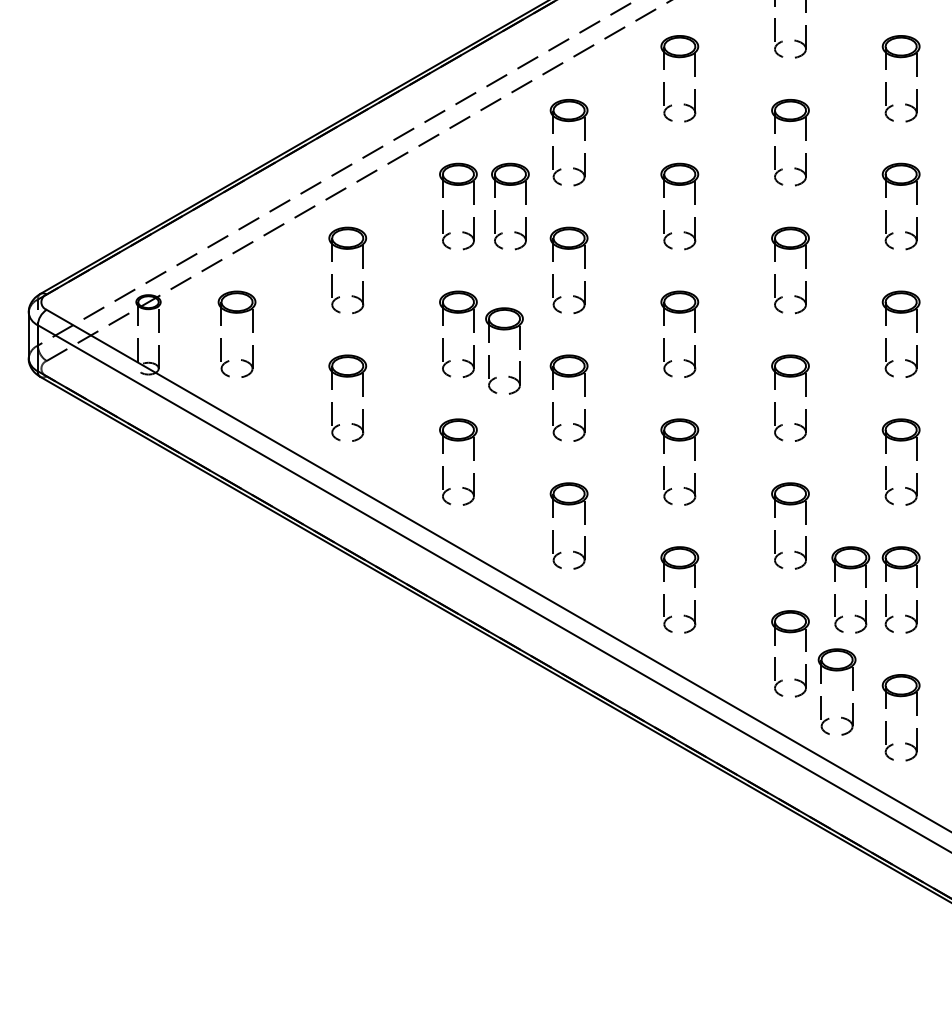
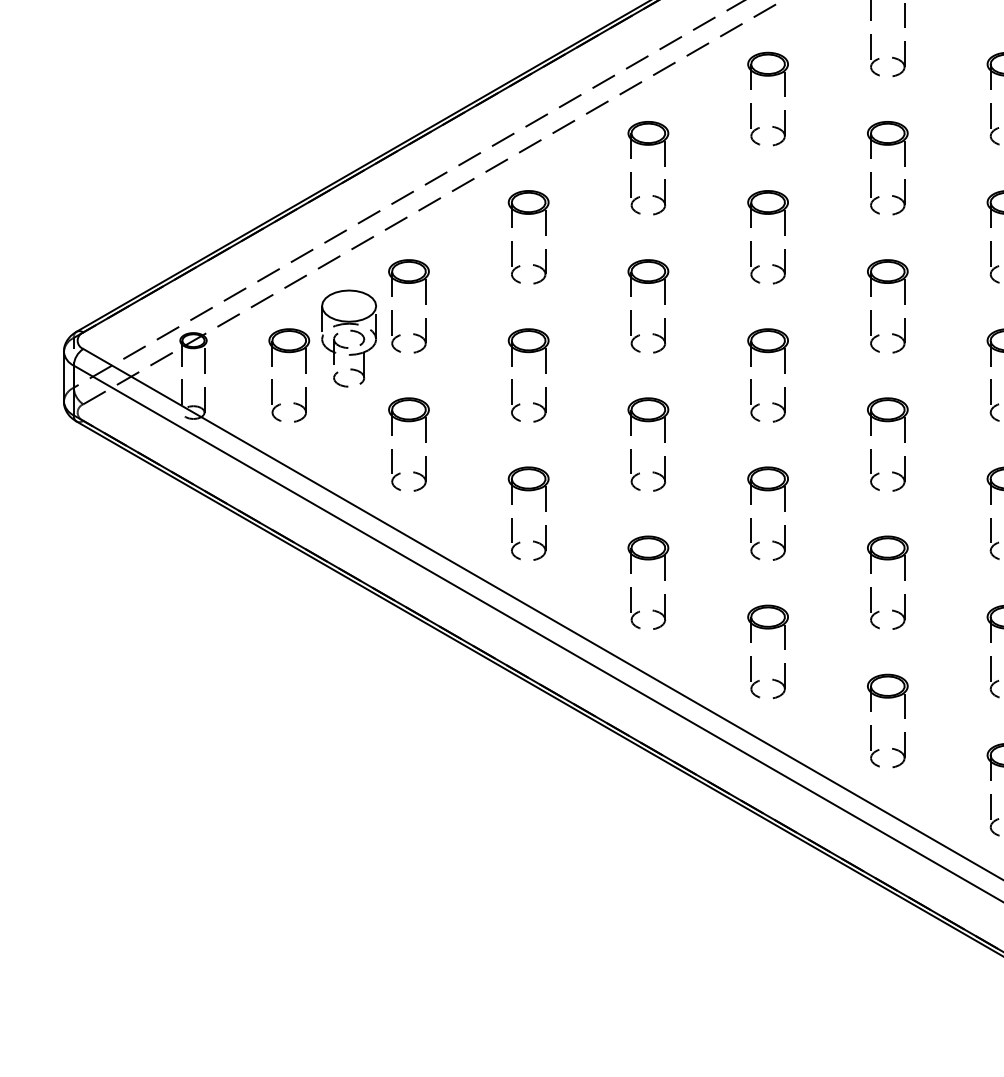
part: (525, 204) -> (601, 235), removed
part: (293, 293) -> (350, 331), added
part: (519, 349) -> (594, 391), removed
part: (865, 587) -> (968, 649), removed
part: (821, 696) -> (921, 767), removed

